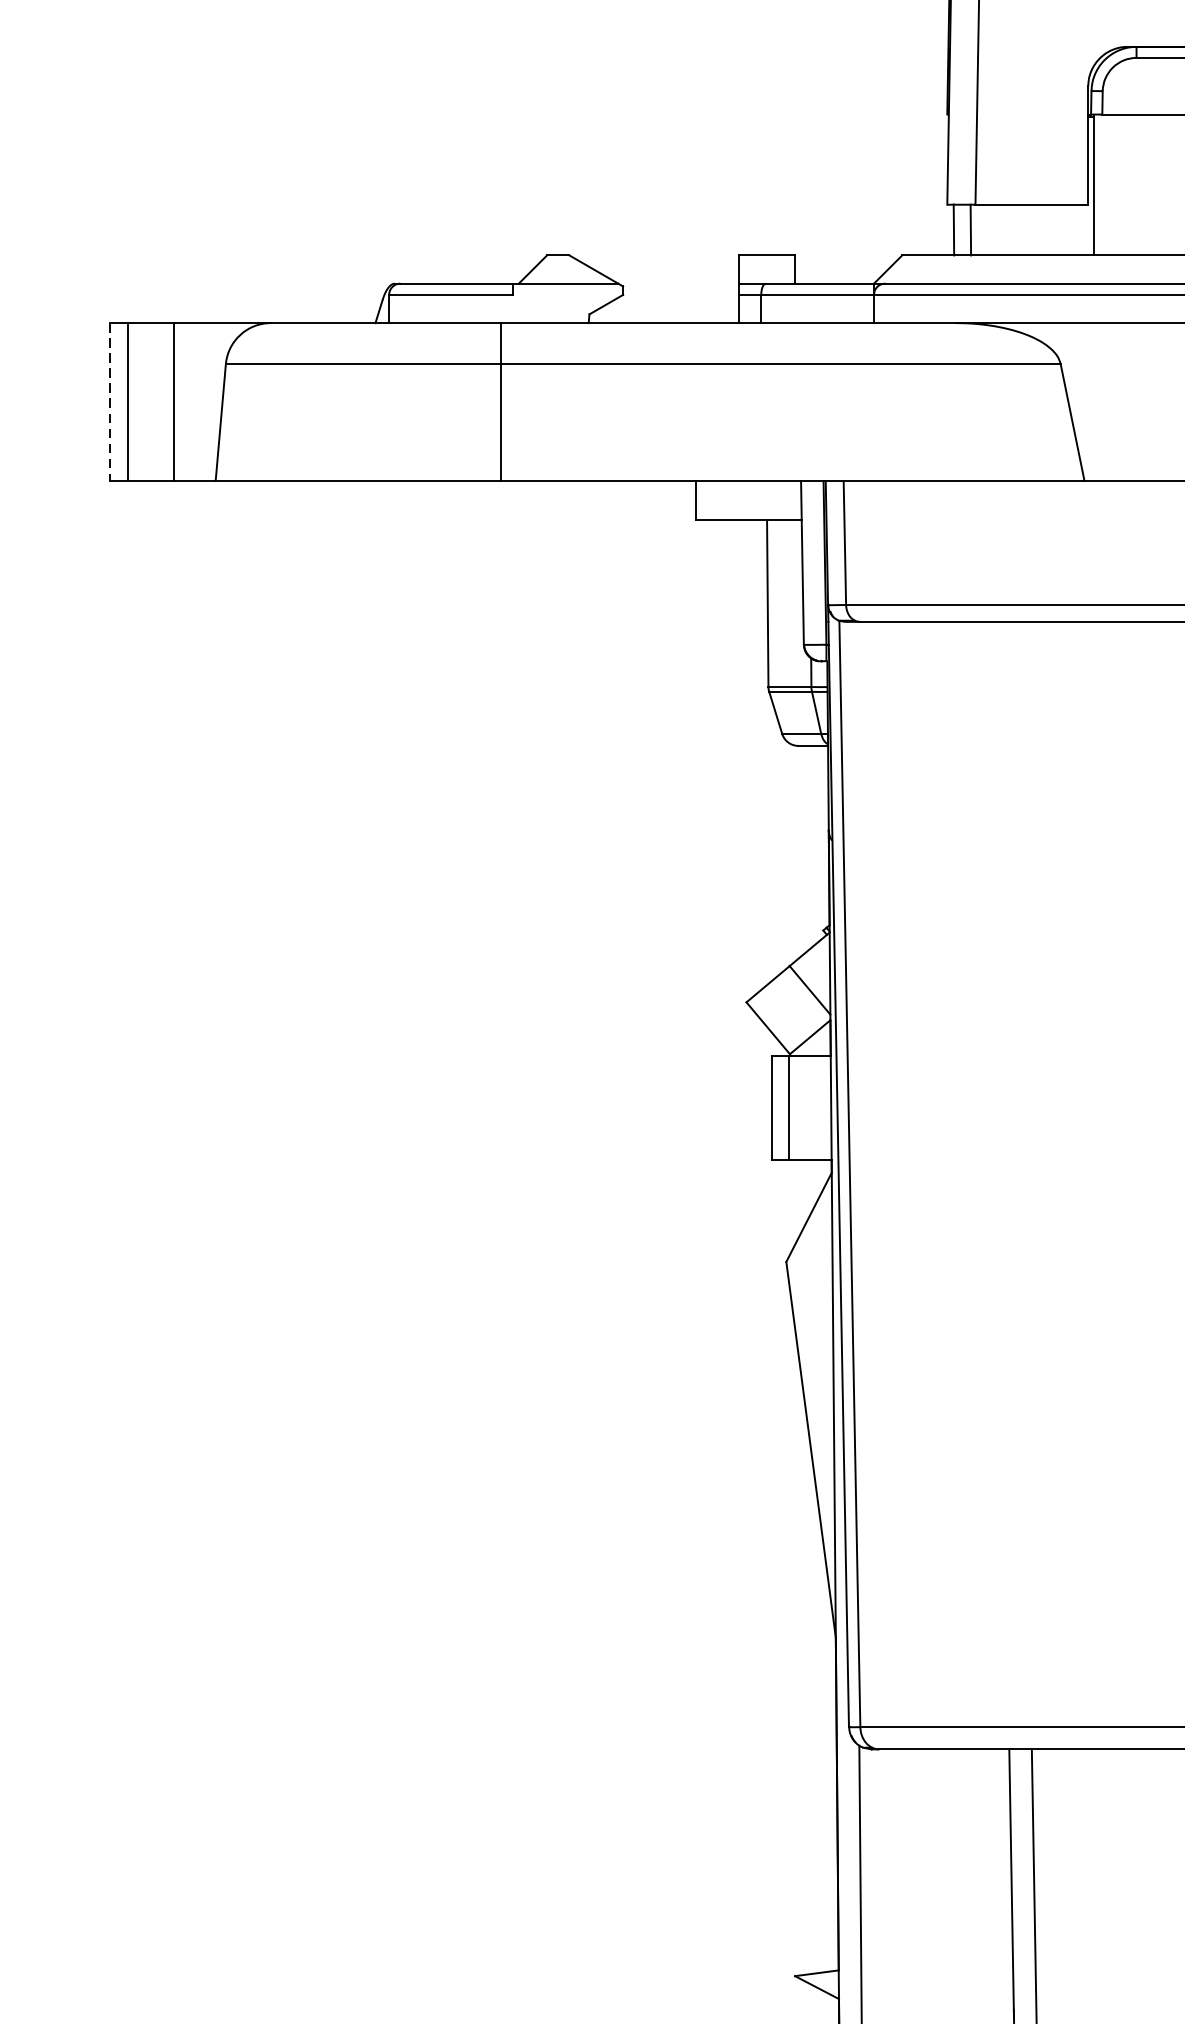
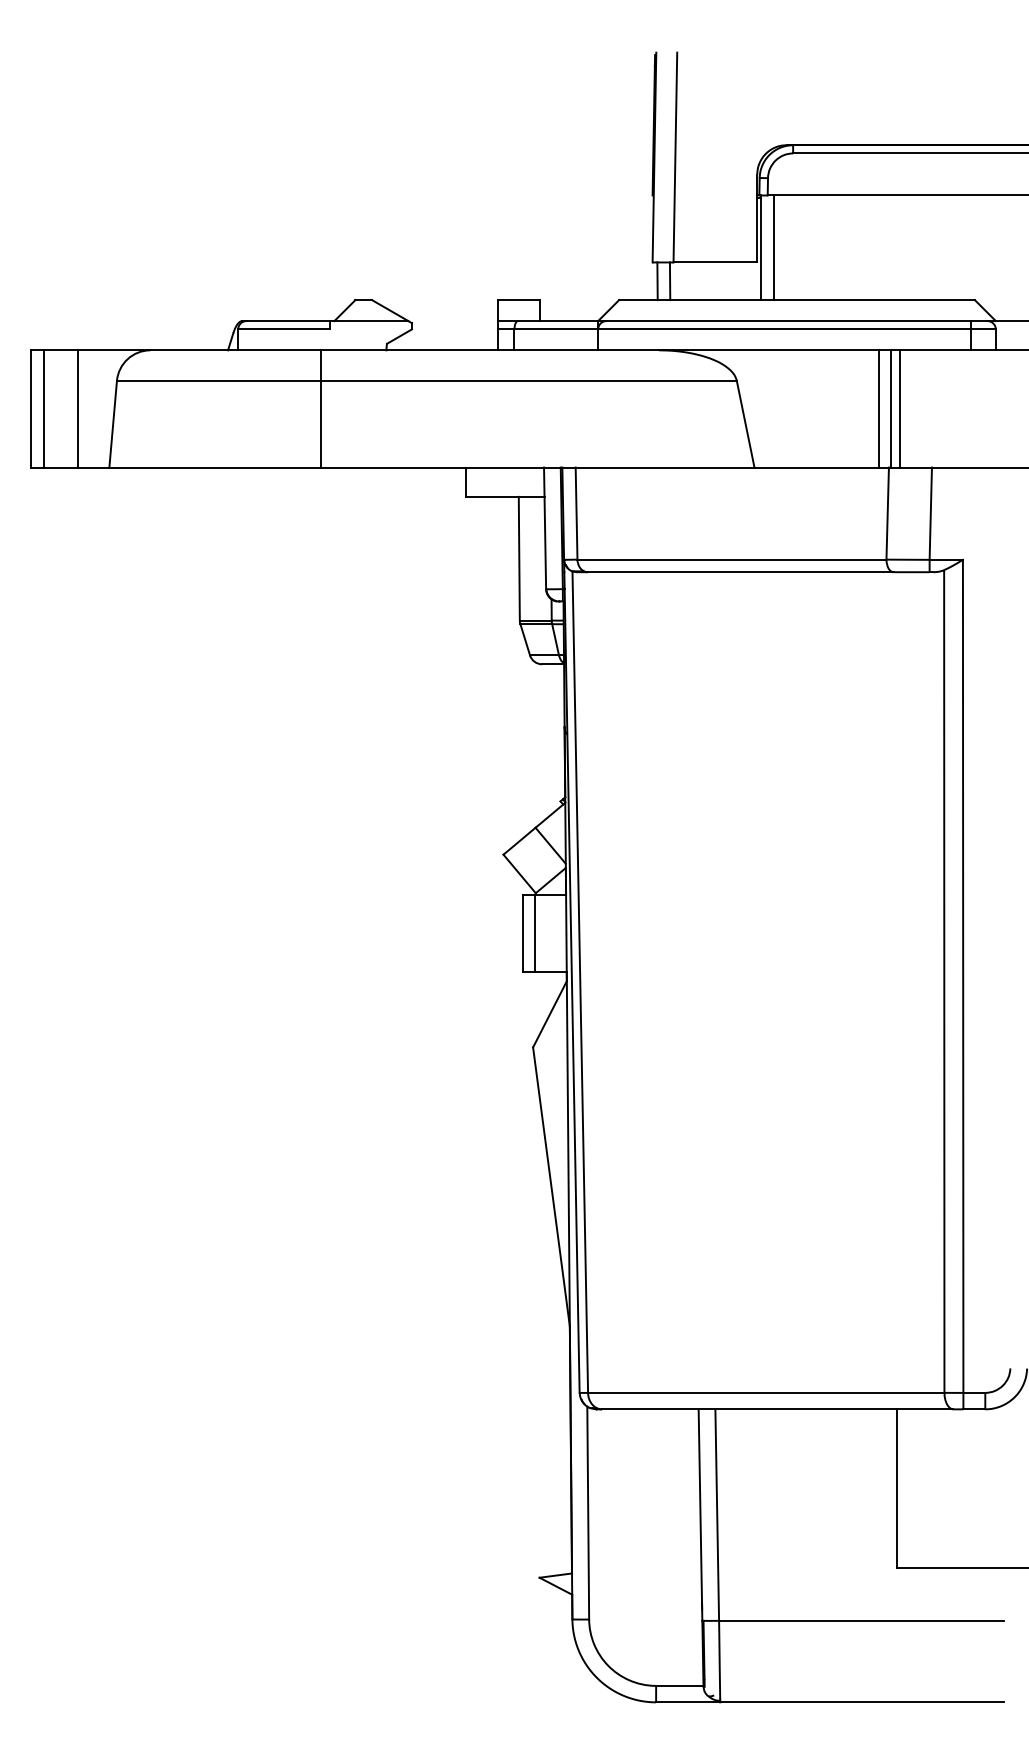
line: (1111, 184) -> (774, 247), added
line: (110, 401) -> (31, 408), dashed -> solid

